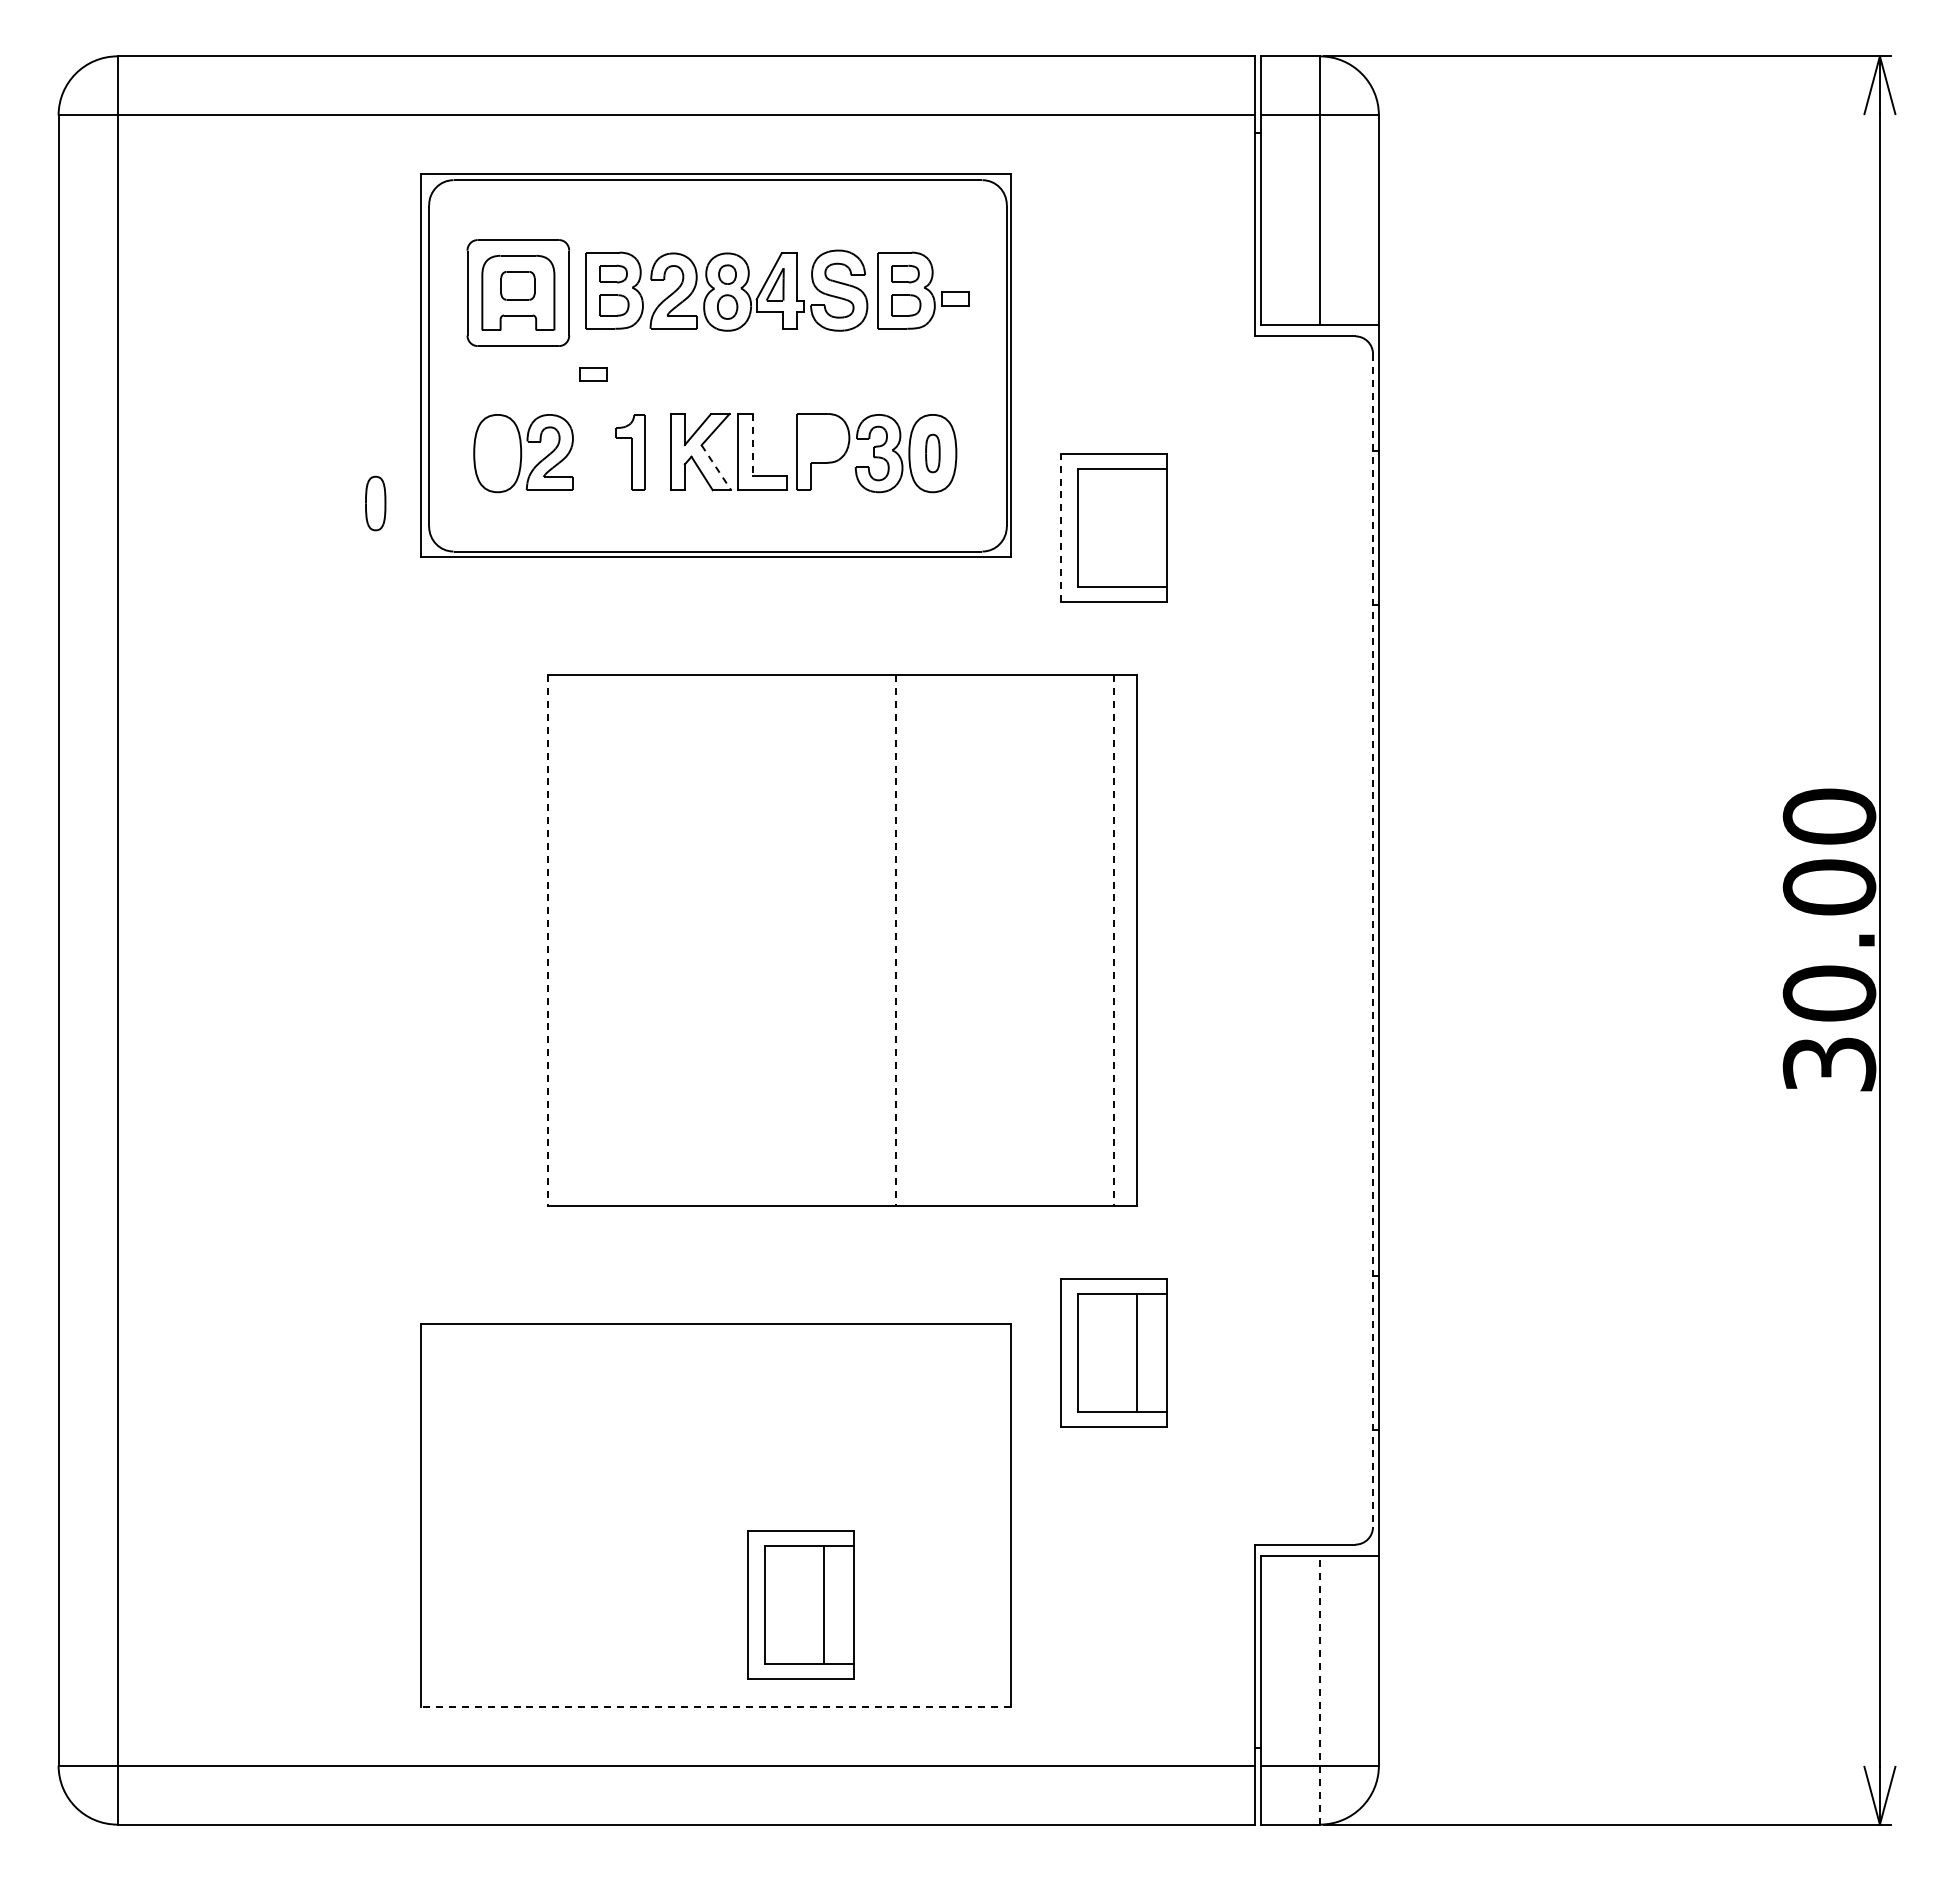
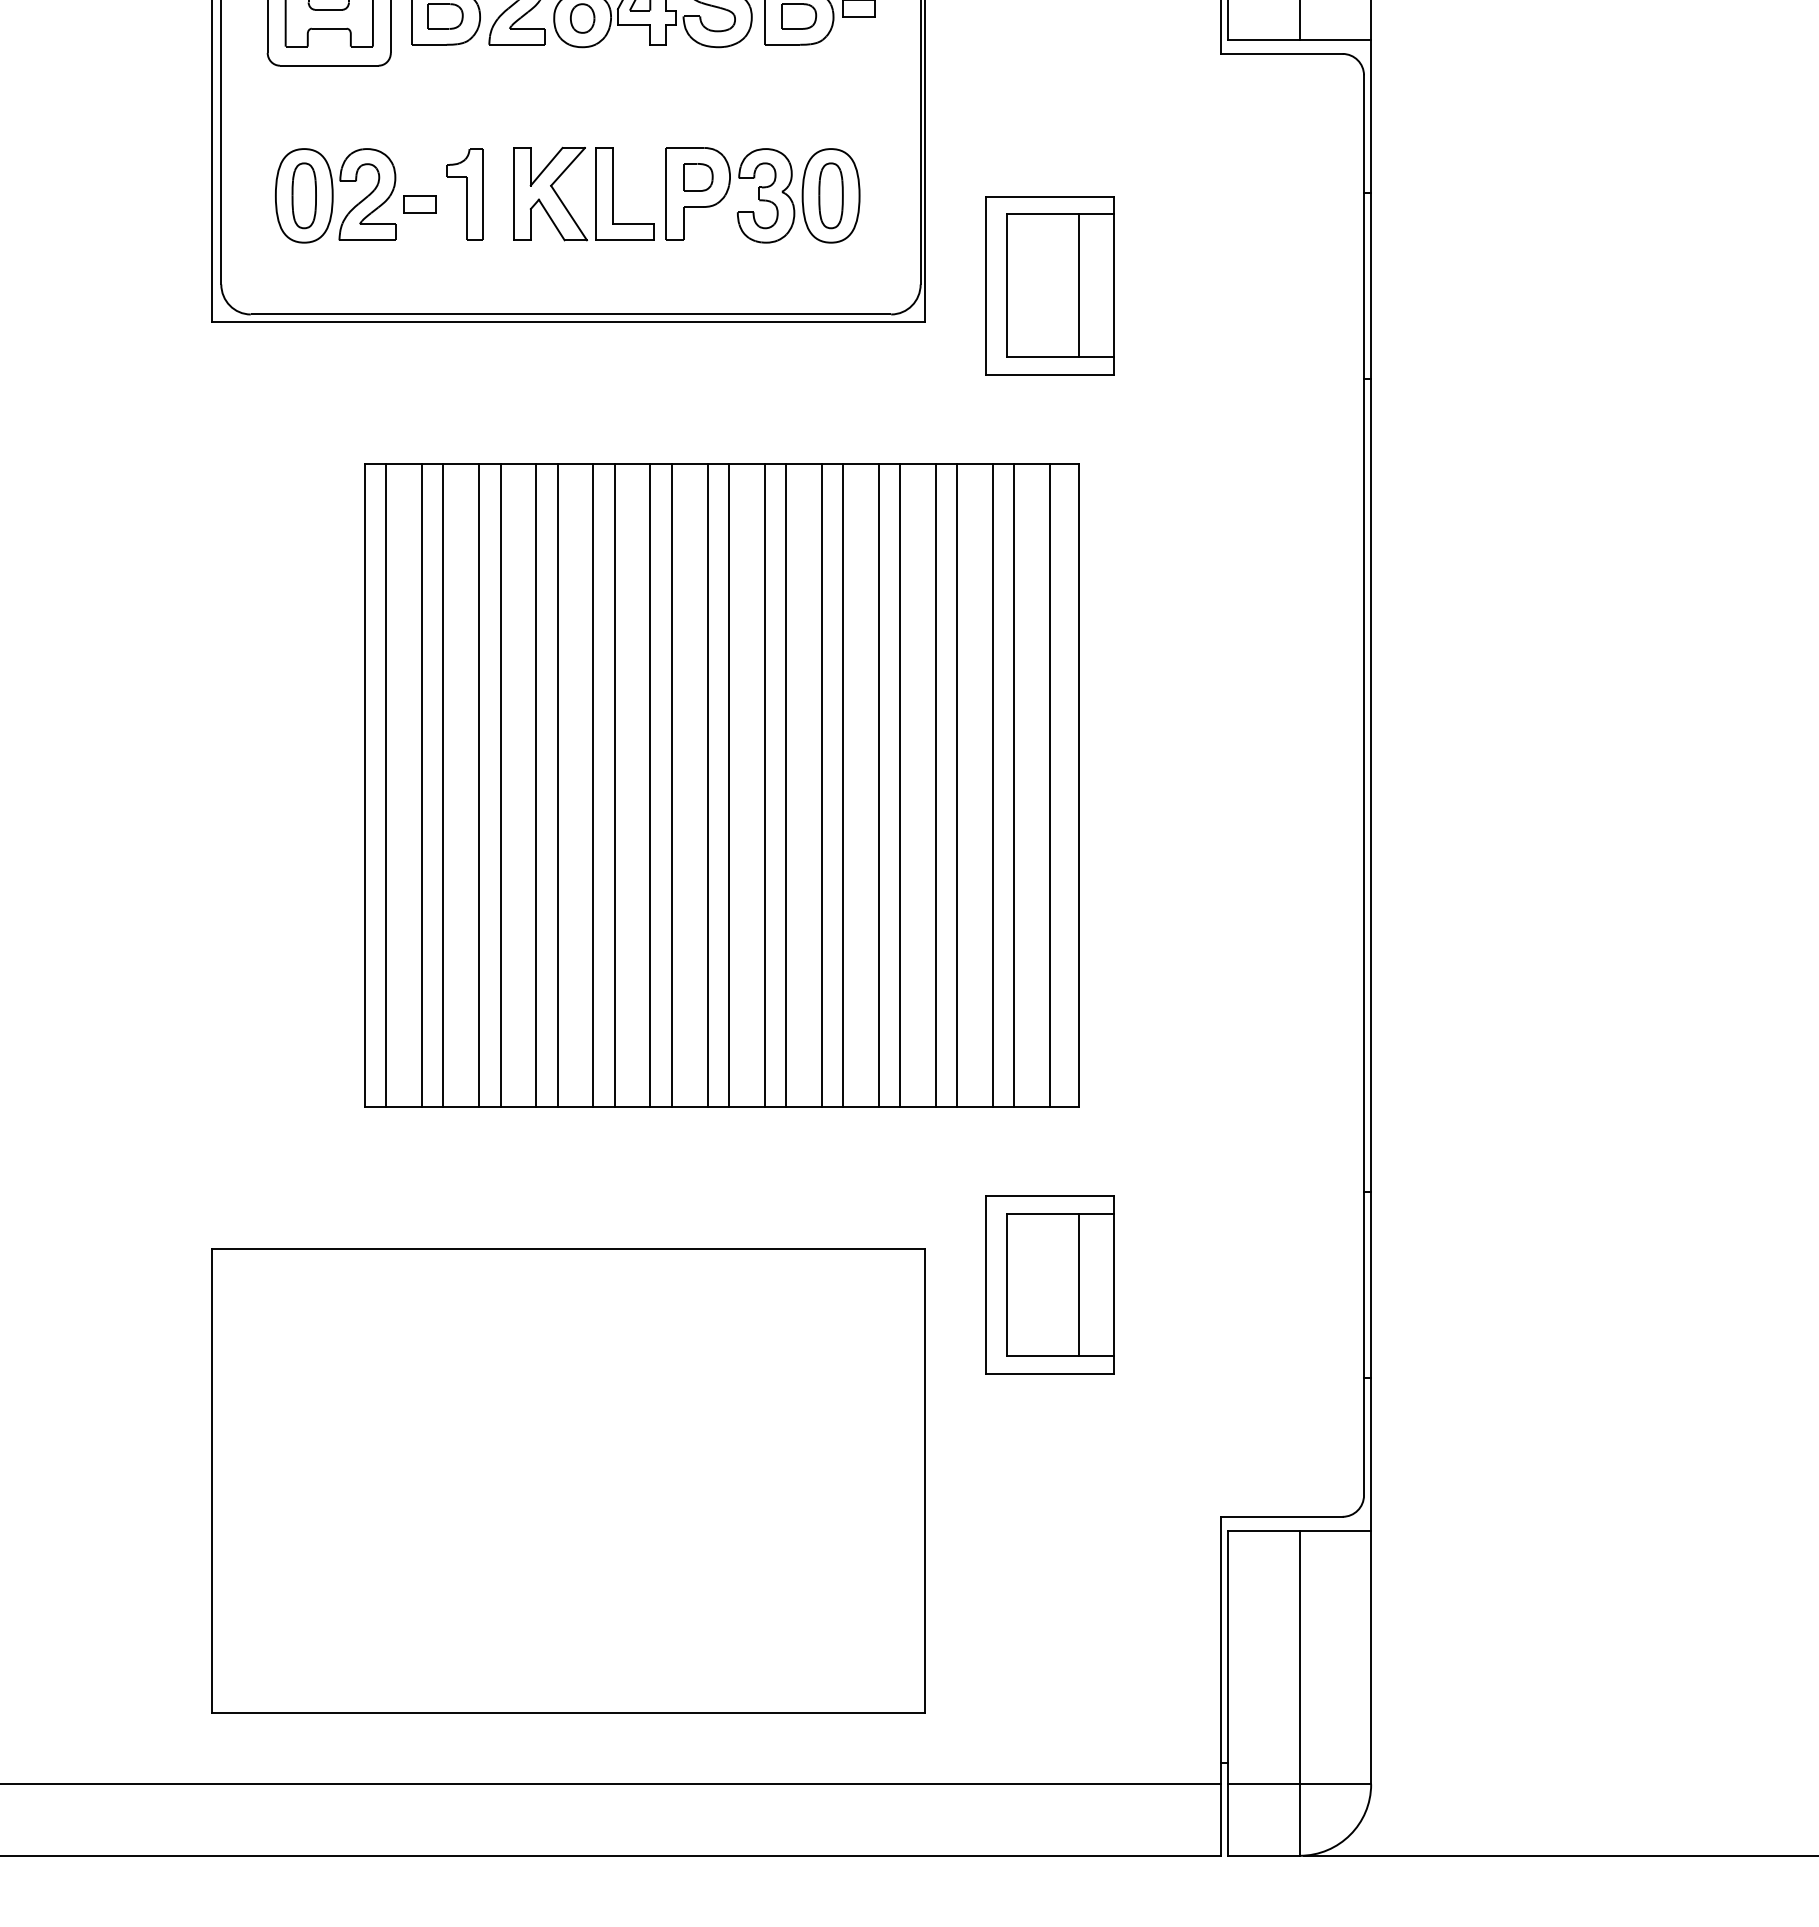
part: (593, 374) -> (420, 204), moved
part: (822, 438) -> (697, 177), added
line: (752, 445) -> (612, 186), dashed -> solid
part: (932, 453) -> (830, 195), size x1.43
line: (716, 467) -> (569, 212), dashed -> solid
part: (375, 503) -> (304, 195), moved
line: (1060, 527) -> (985, 285), dashed -> solid
line: (1137, 527) -> (1078, 285), added
line: (565, 940) -> (386, 785), added
line: (594, 940) -> (421, 785), added
line: (612, 940) -> (443, 785), added
line: (642, 940) -> (479, 785), added
line: (659, 940) -> (500, 785), added
line: (689, 940) -> (536, 785), added
line: (706, 940) -> (557, 785), added
line: (736, 940) -> (593, 785), added
line: (754, 940) -> (615, 785), added
line: (783, 940) -> (650, 785), added
line: (801, 940) -> (672, 785), added
line: (830, 940) -> (707, 785), added
line: (848, 940) -> (728, 785), added
line: (877, 940) -> (764, 785), added
line: (925, 940) -> (822, 785), added
line: (942, 940) -> (842, 785), added
line: (972, 940) -> (879, 785), added
line: (989, 940) -> (899, 785), added
line: (1019, 940) -> (936, 785), added
line: (1037, 940) -> (957, 785), added
line: (1066, 940) -> (992, 785), added
line: (1084, 940) -> (1014, 785), added
line: (547, 941) -> (364, 786), dashed -> solid
line: (895, 941) -> (785, 786), dashed -> solid
line: (1113, 941) -> (1049, 786), dashed -> solid
line: (1373, 941) -> (1364, 786), dashed -> solid
part: (800, 1604) -> (670, 1589), removed
line: (1319, 1690) -> (1299, 1693), dashed -> solid
line: (715, 1706) -> (567, 1712), dashed -> solid

